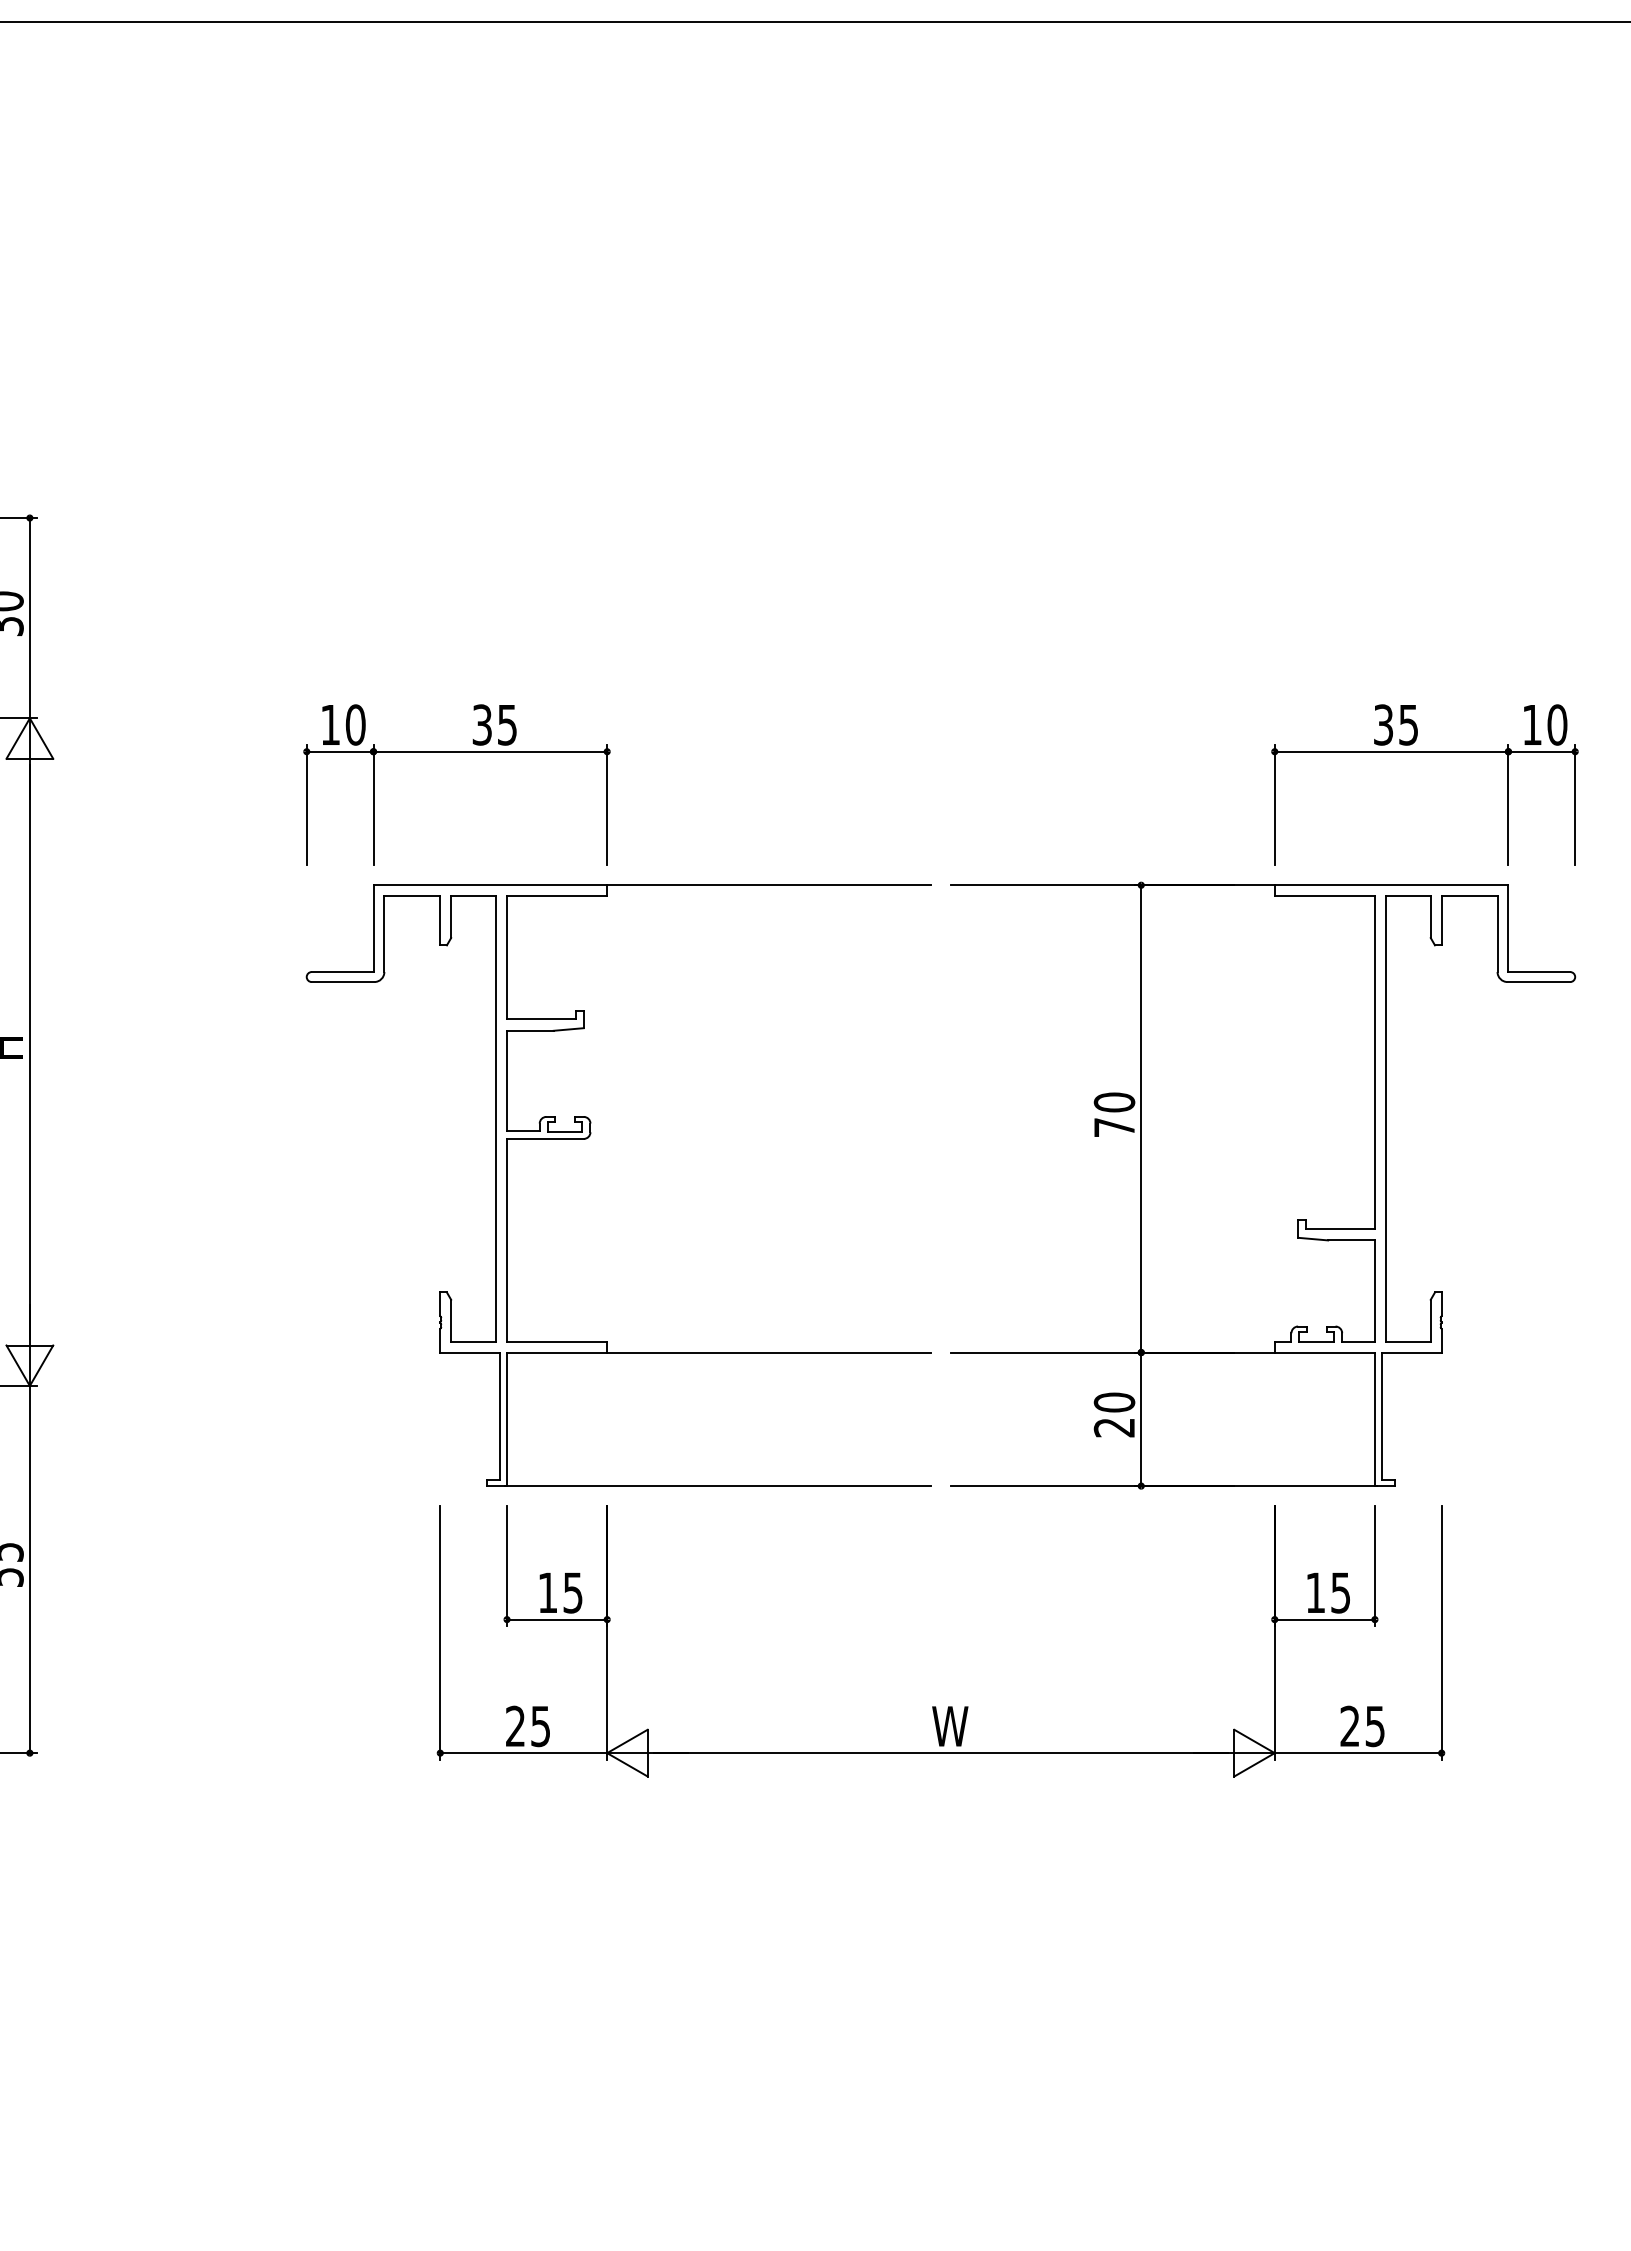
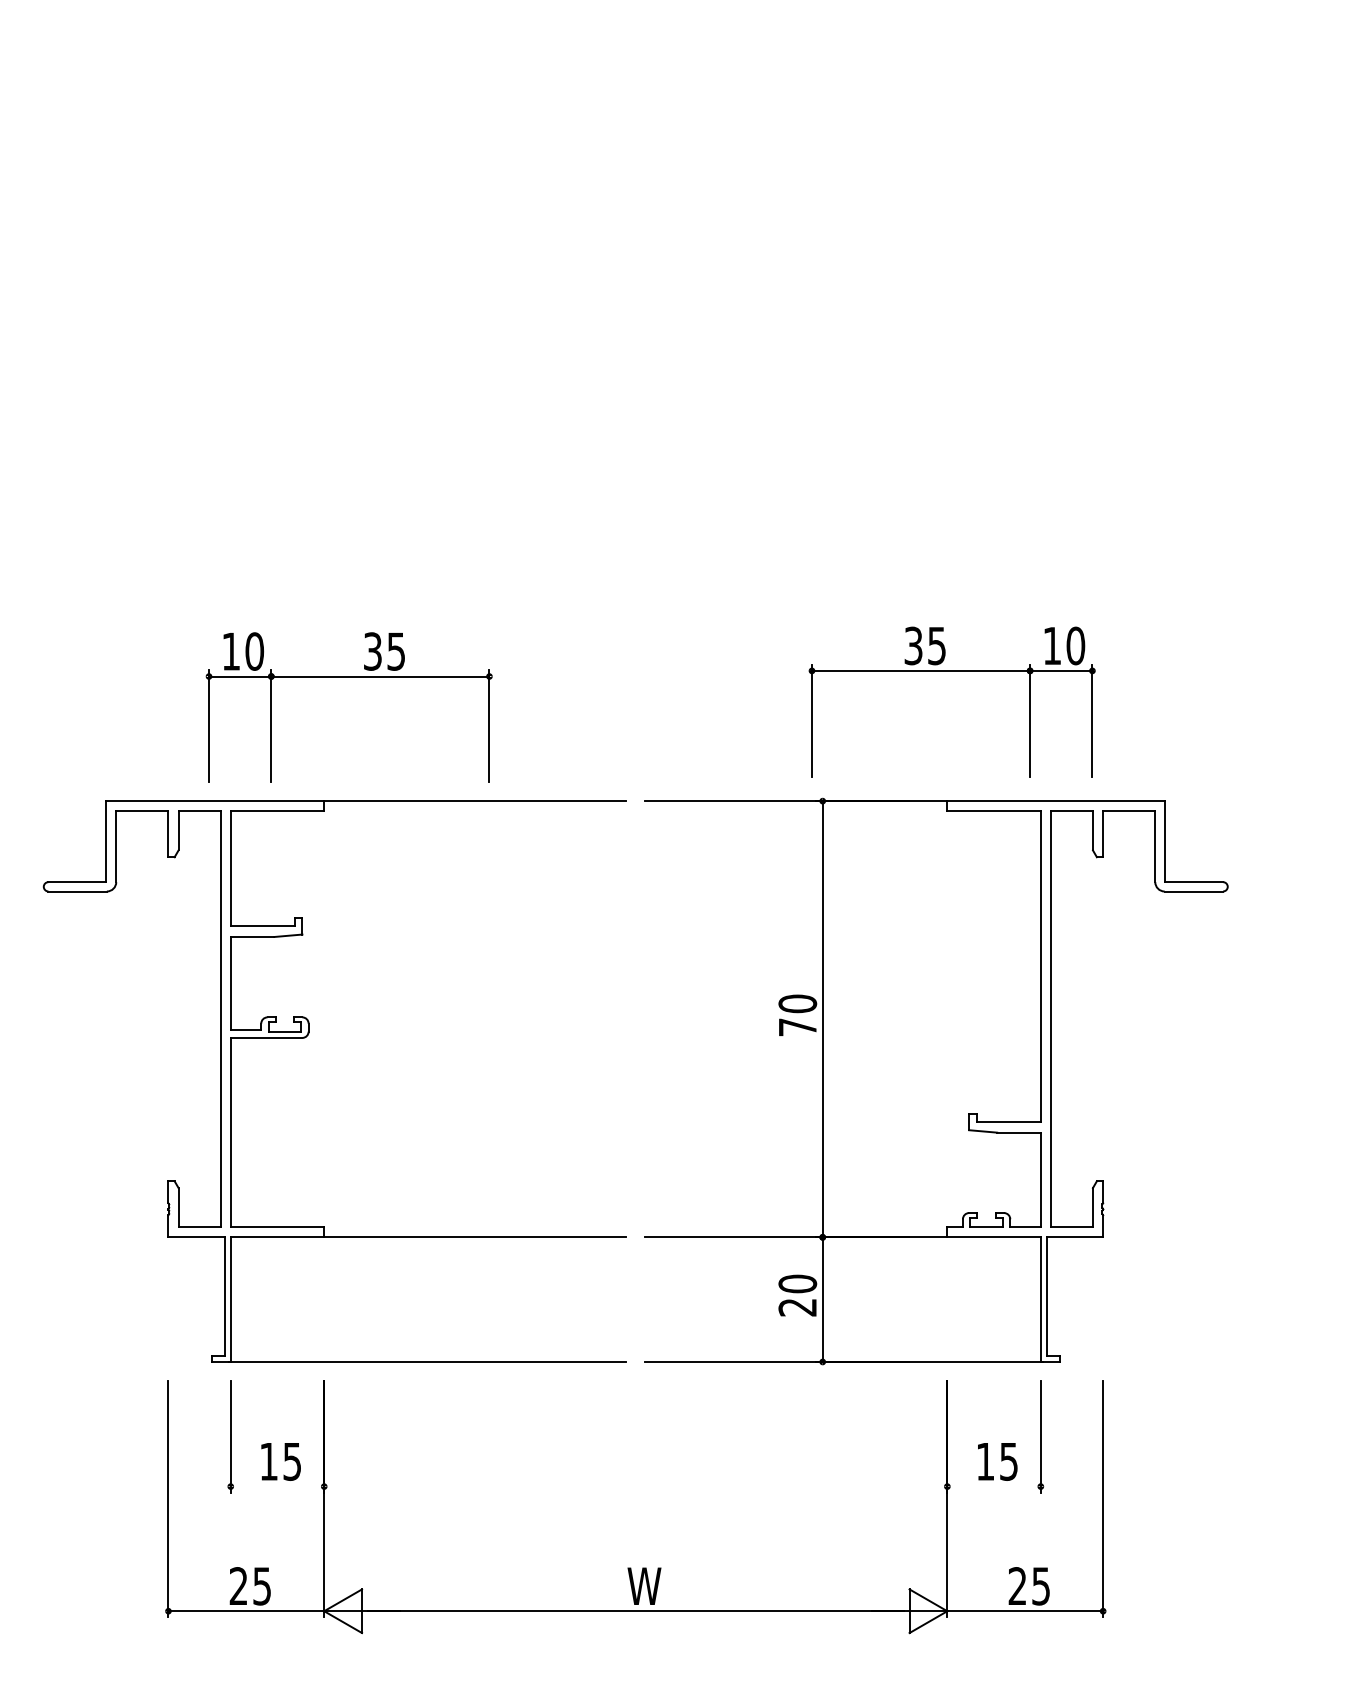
part: (456, 752) -> (348, 677), moved
part: (1424, 752) -> (951, 671), moved
line: (557, 1619) -> (277, 1486), removed
line: (1324, 1619) -> (993, 1486), removed

